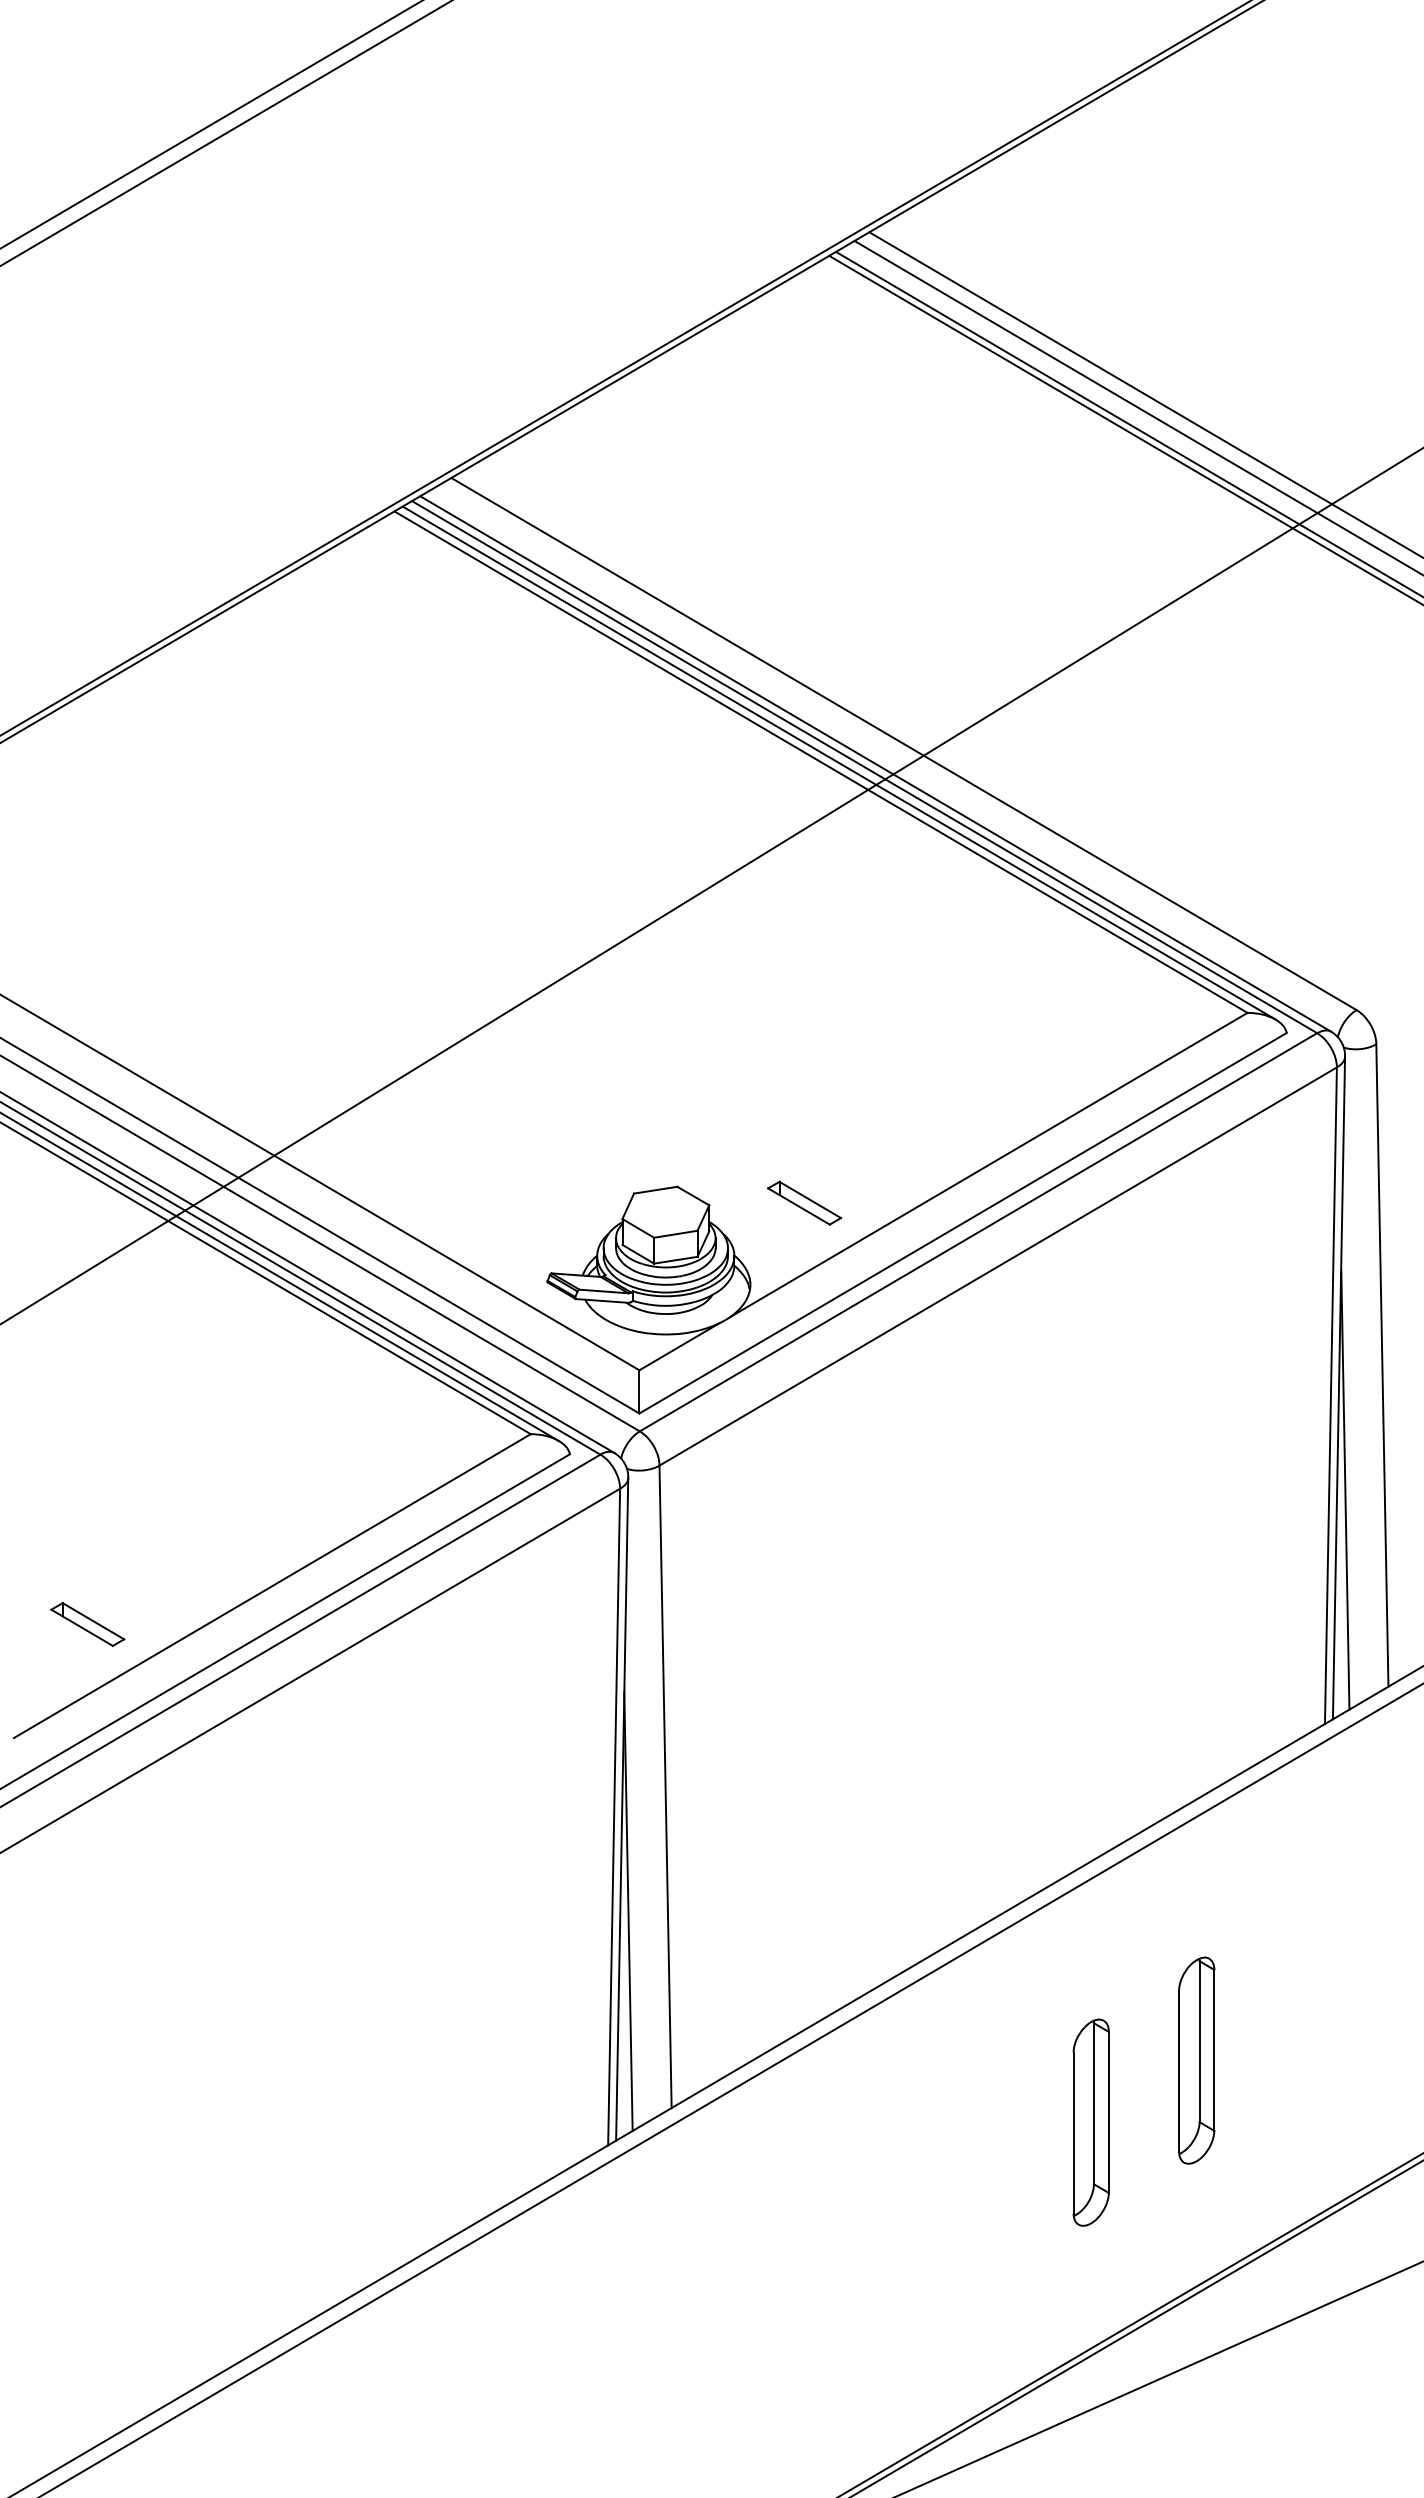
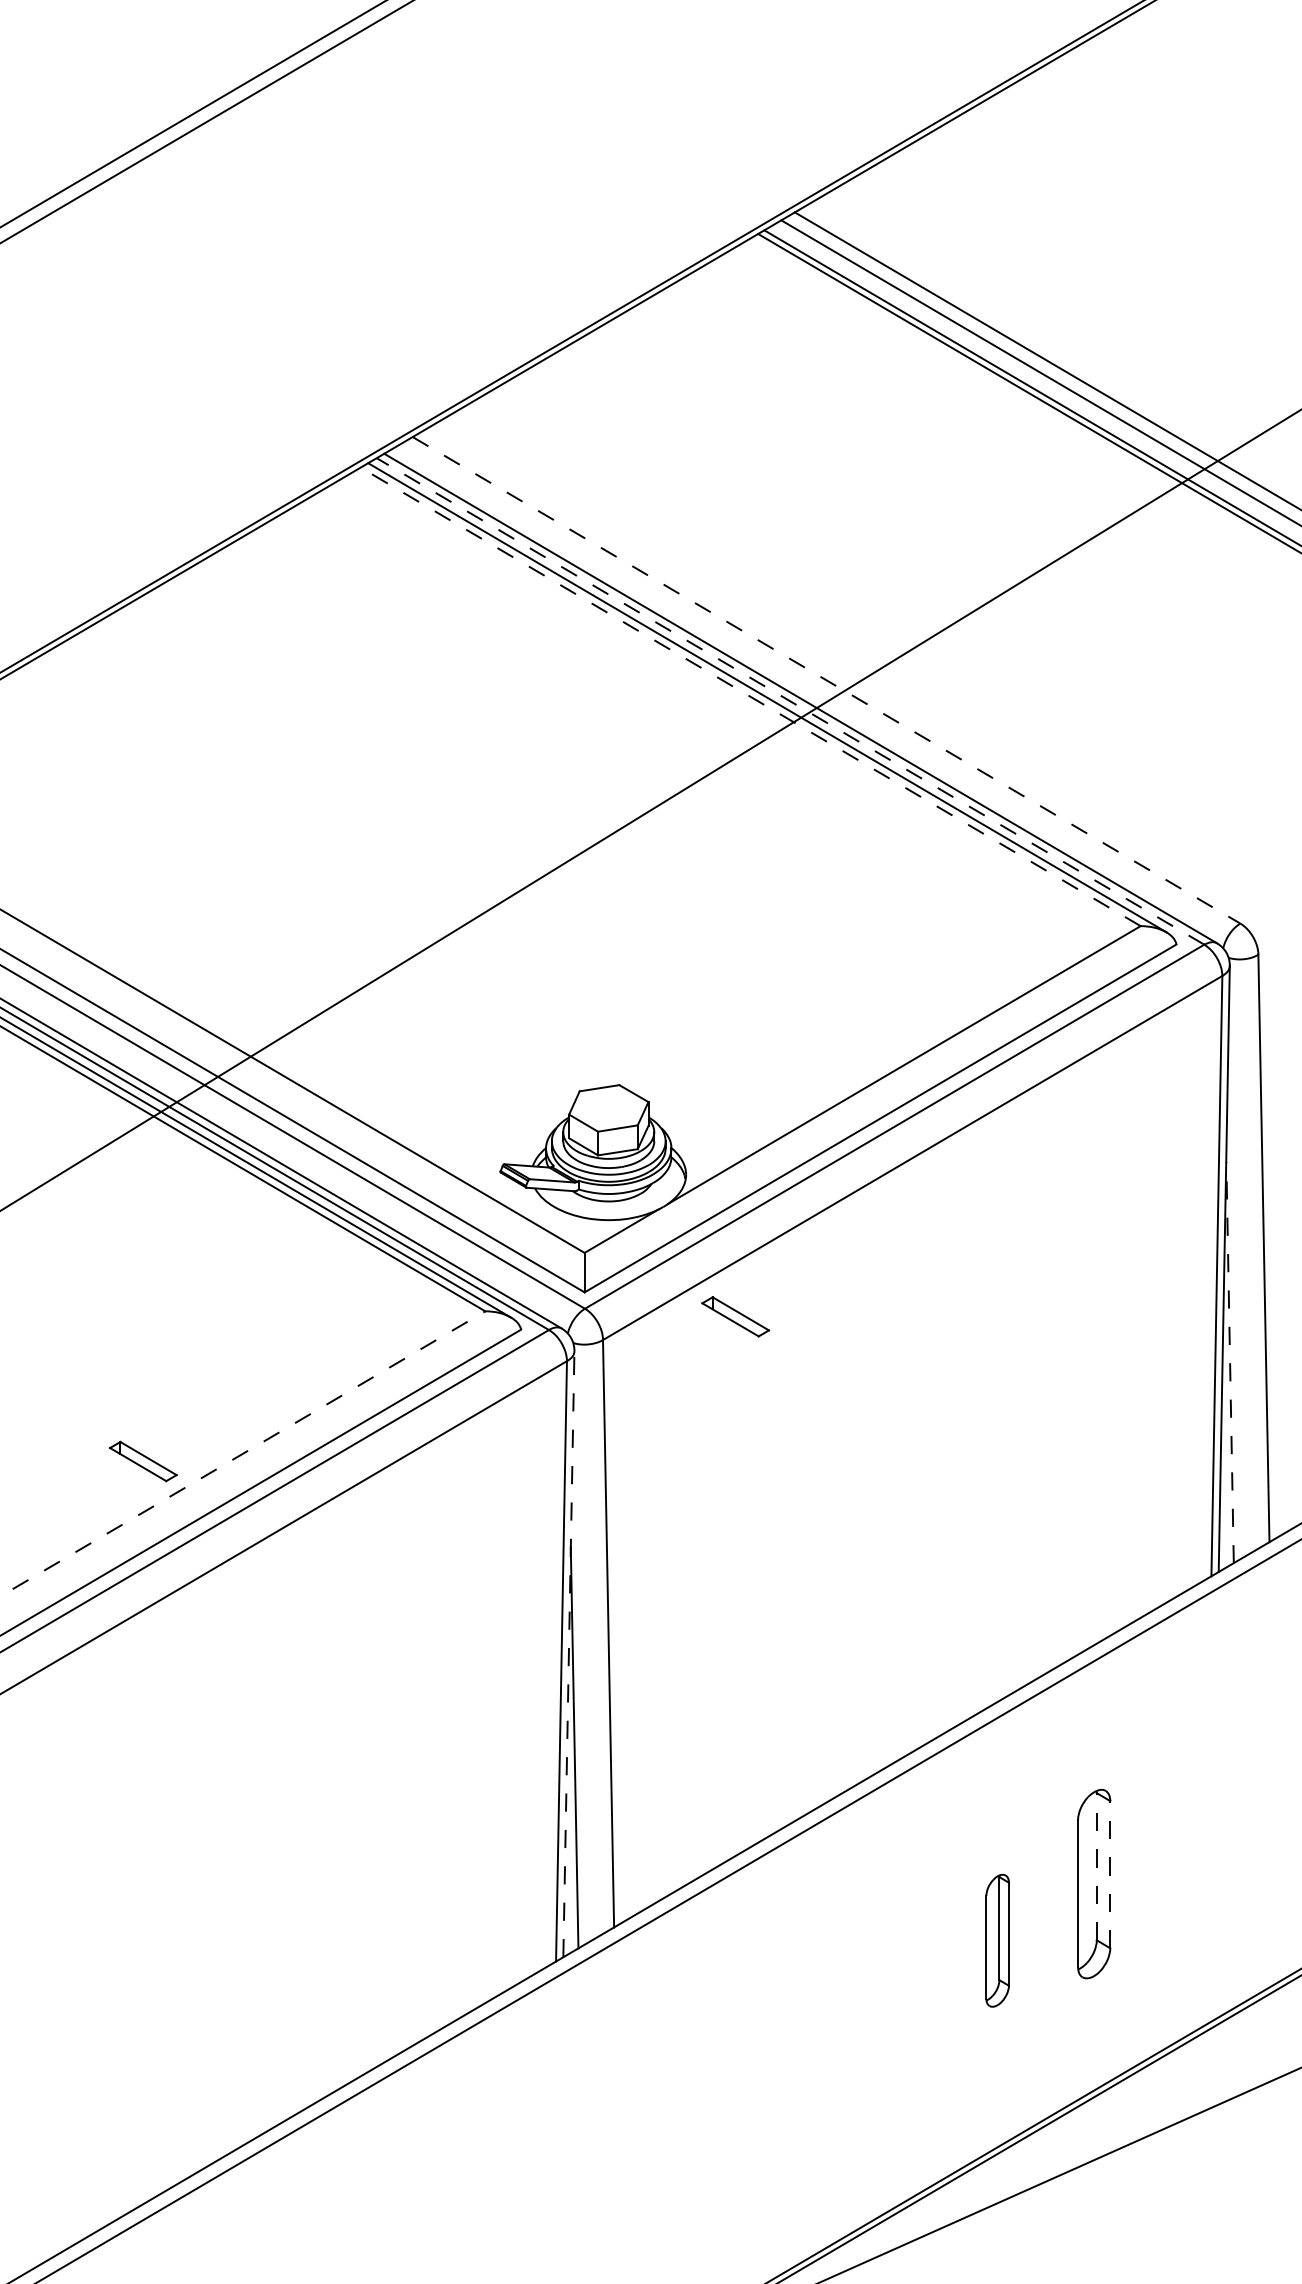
line: (904, 744) -> (827, 680), solid -> dashed
line: (821, 762) -> (751, 697), solid -> dashed
line: (864, 766) -> (790, 700), solid -> dashed
part: (804, 1202) -> (735, 1316), moved
line: (1345, 1490) -> (1230, 1362), solid -> dashed
line: (272, 1586) -> (249, 1450), solid -> dashed
part: (87, 1624) -> (143, 1461), moved
line: (622, 1809) -> (569, 1654), solid -> dashed
line: (1199, 2041) -> (1096, 1866), solid -> dashed
line: (1214, 2049) -> (1110, 1873), solid -> dashed
part: (1090, 2122) -> (997, 1940), size x0.7

